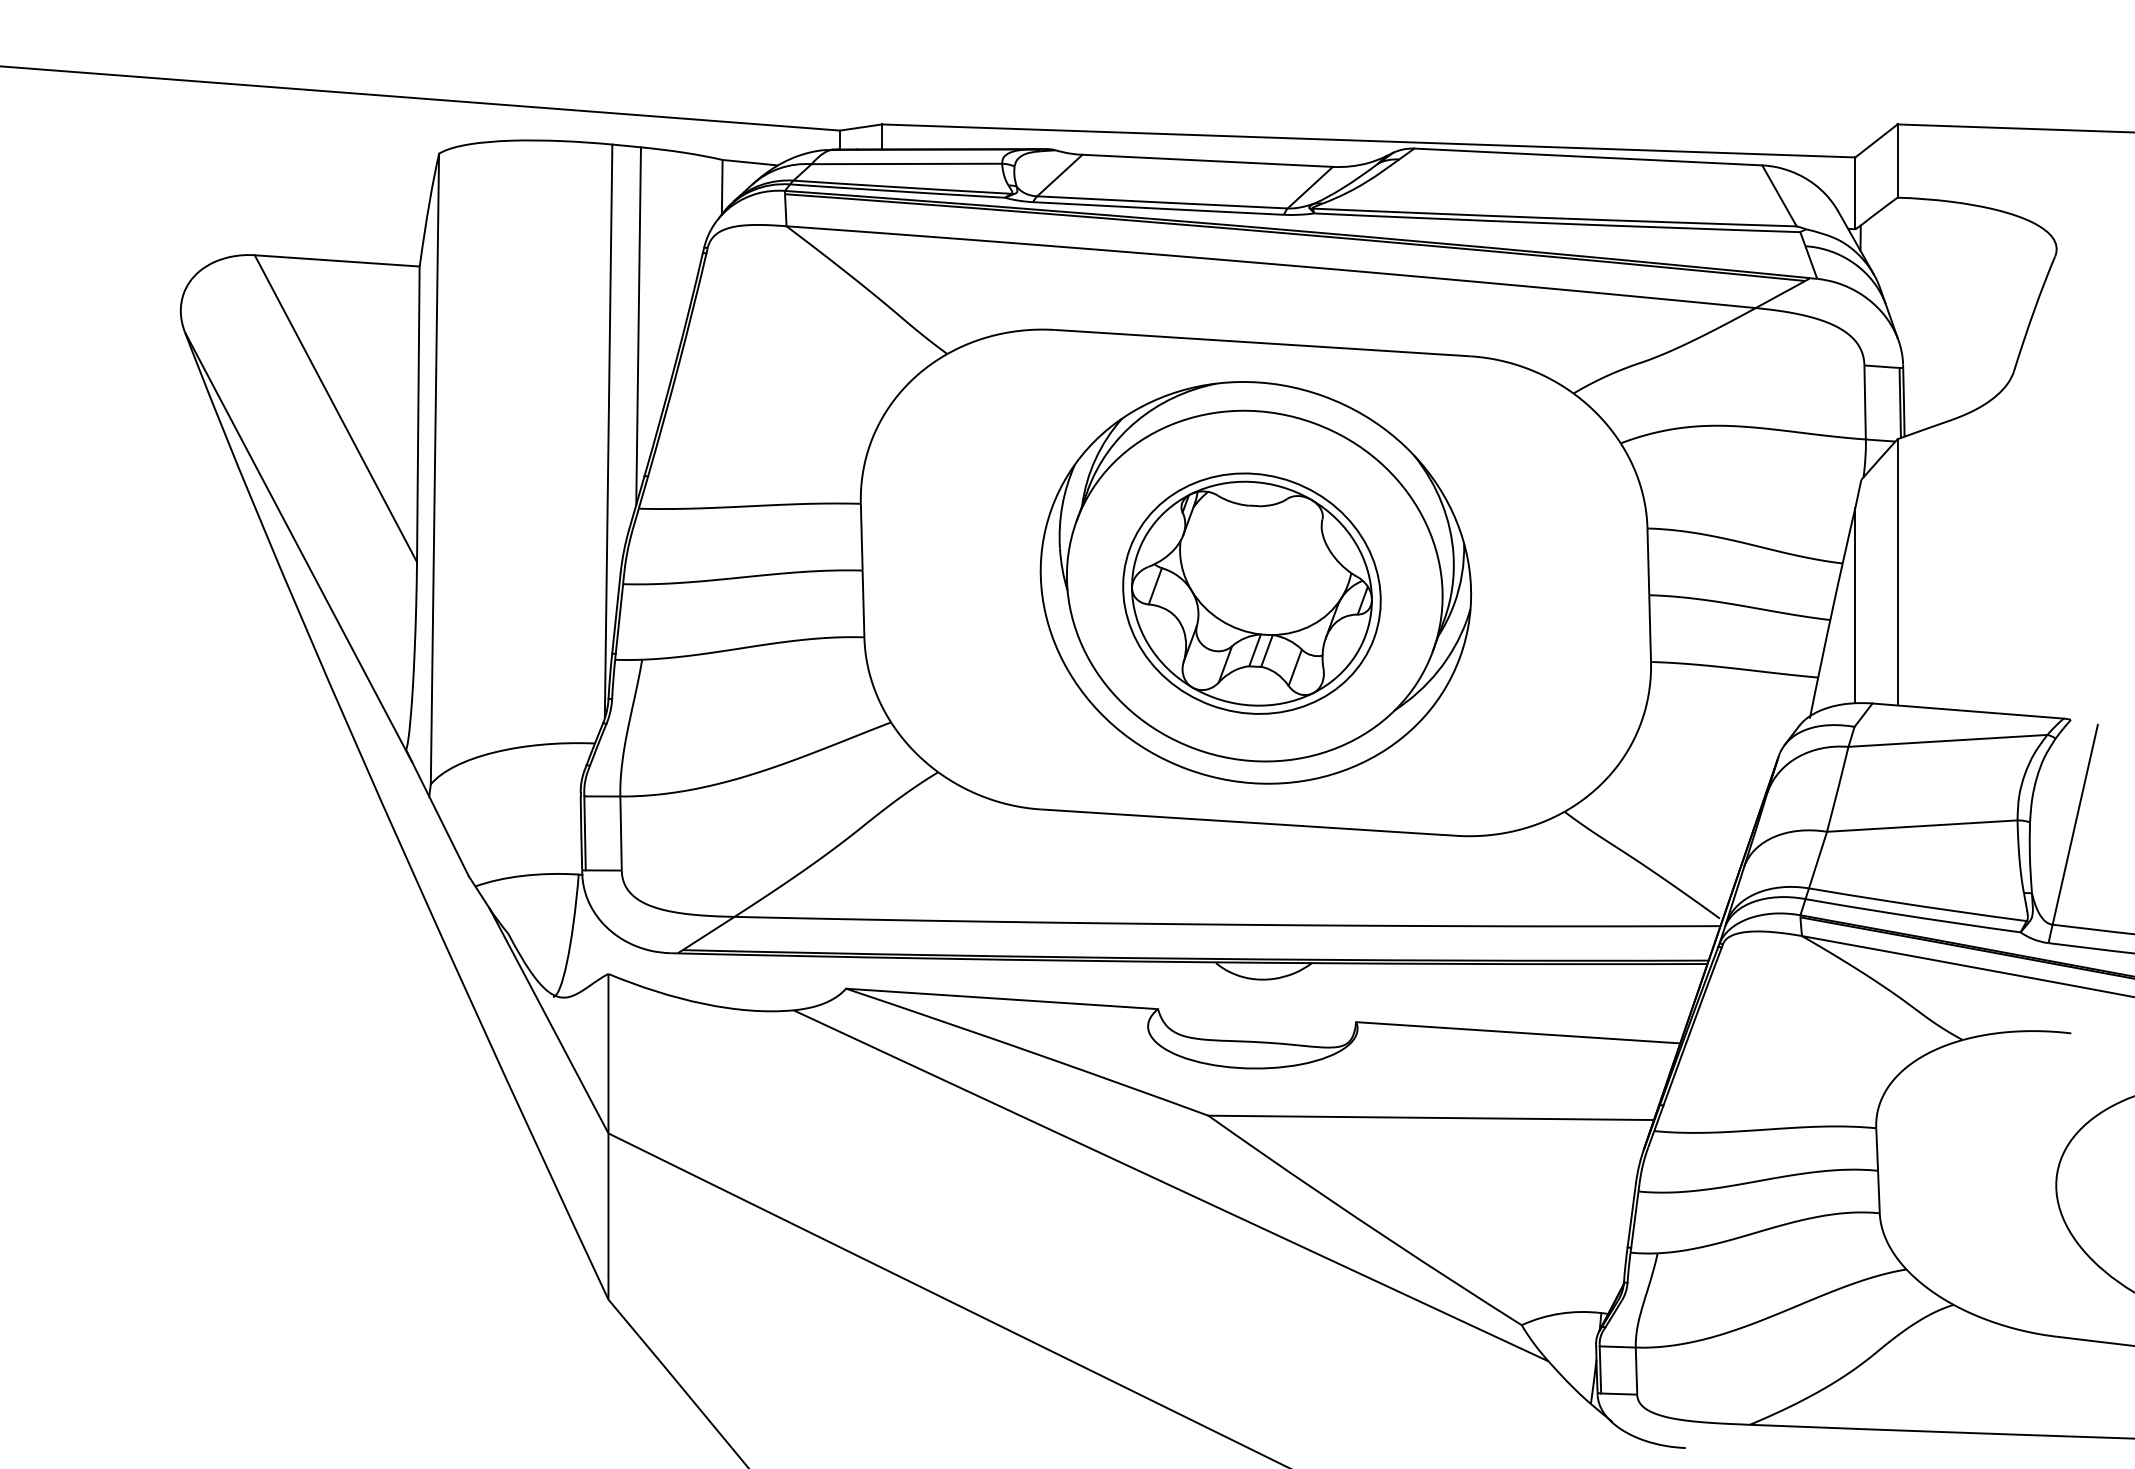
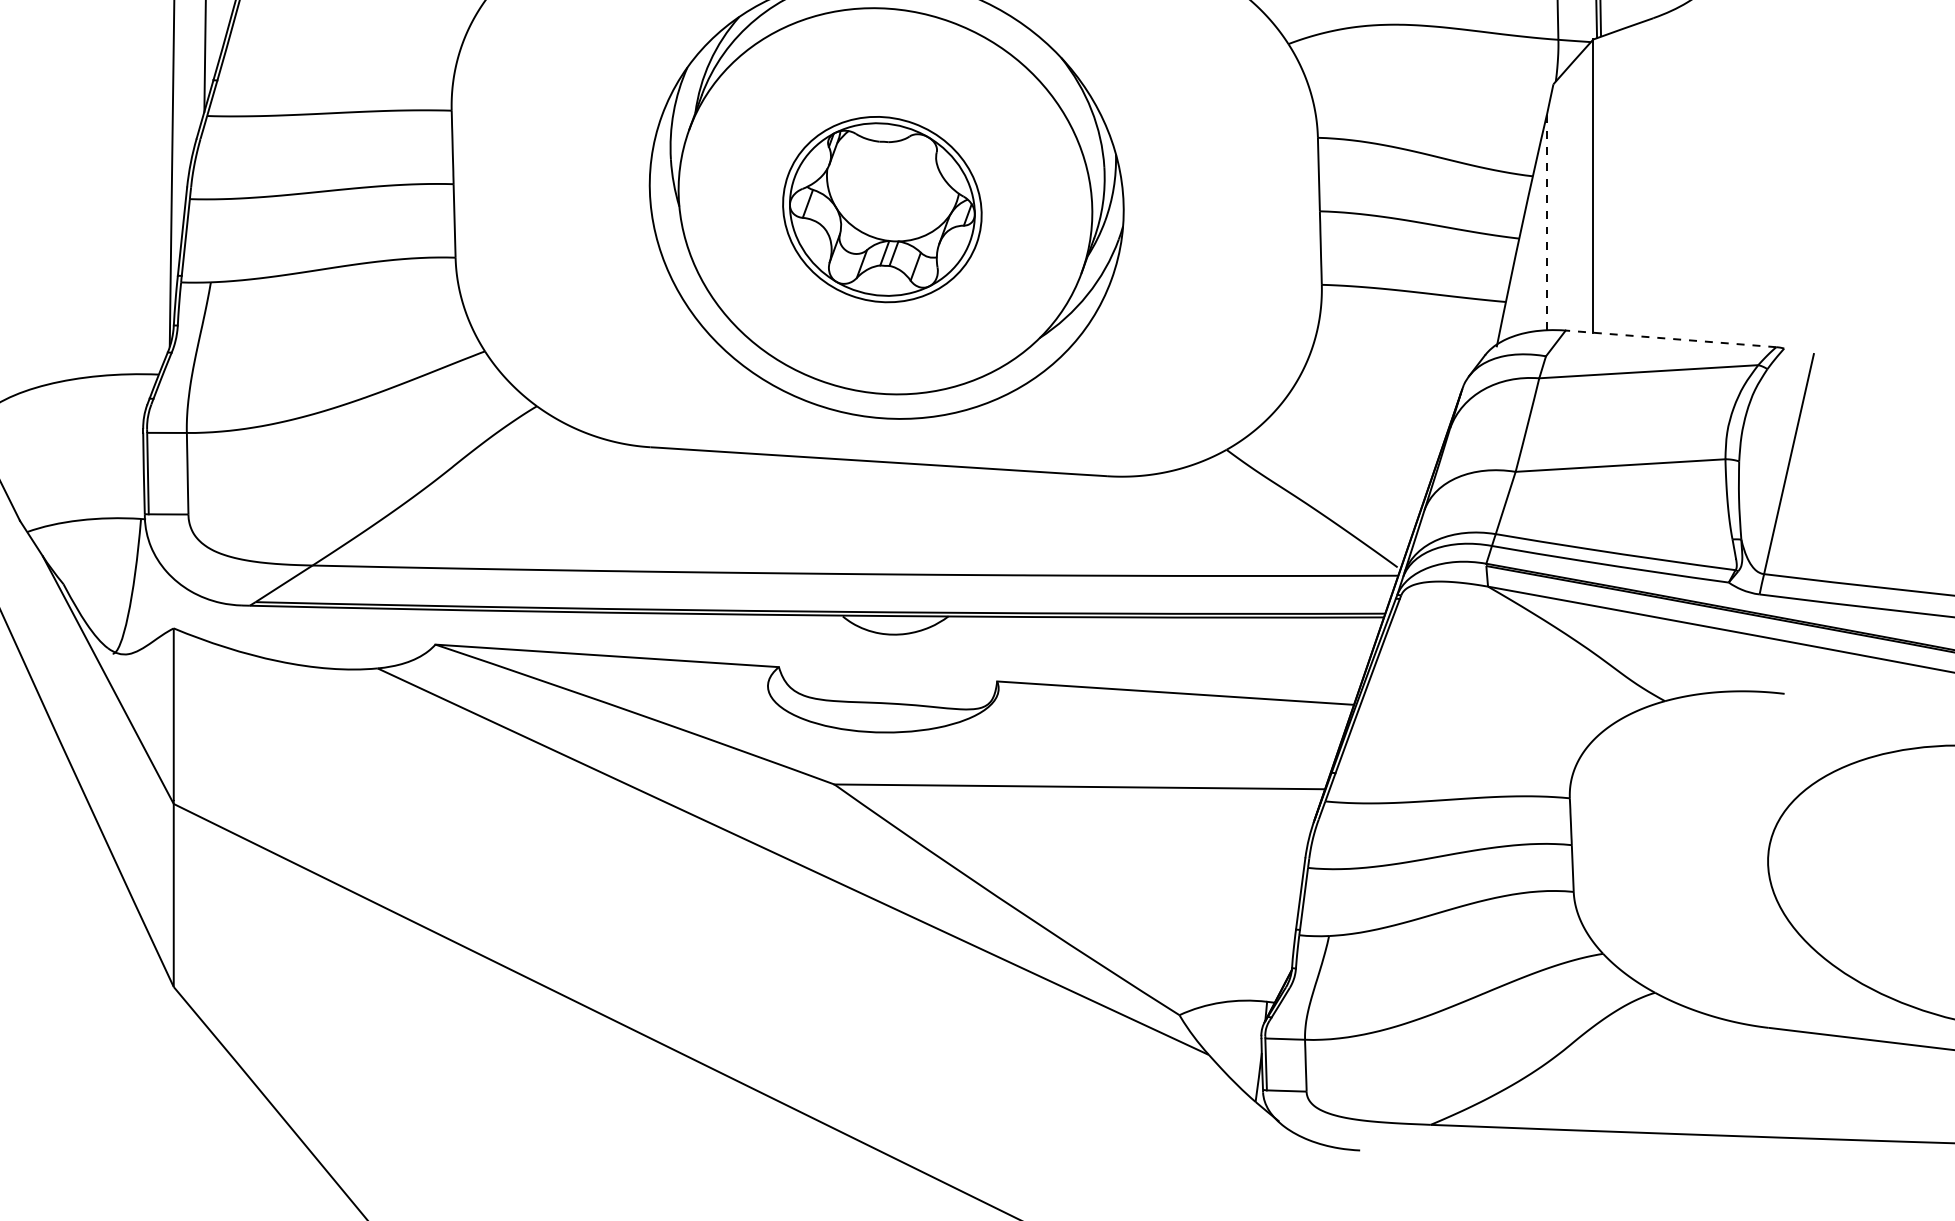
part: (1251, 593) -> (881, 209), size x0.7
line: (1855, 605) -> (1546, 222), solid -> dashed
line: (1968, 711) -> (1671, 339), solid -> dashed

